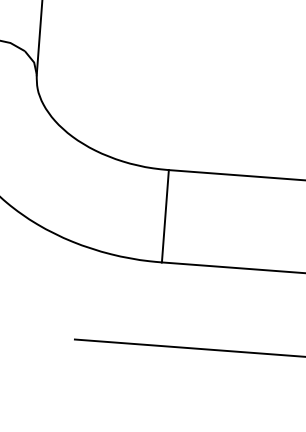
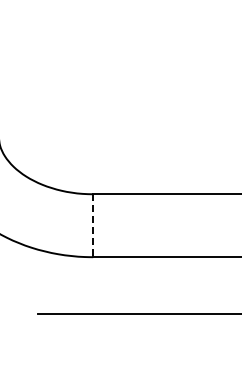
line: (165, 217) -> (93, 226), solid -> dashed

